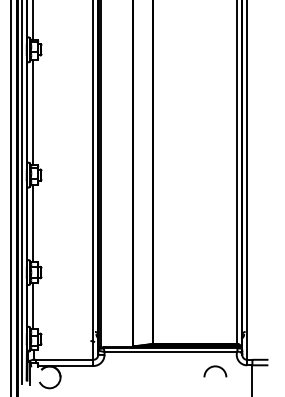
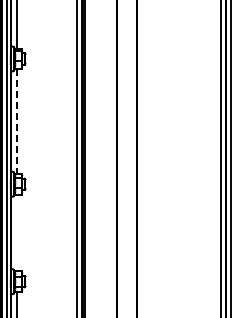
line: (33, 112) -> (17, 121), solid -> dashed
line: (33, 223) -> (17, 232), removed

